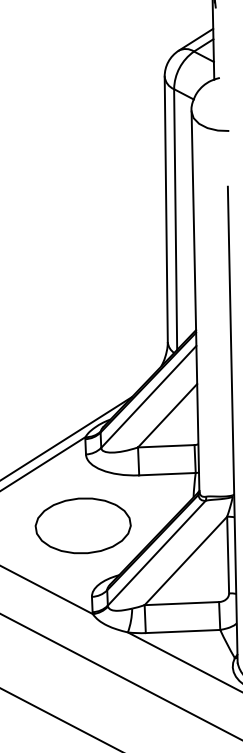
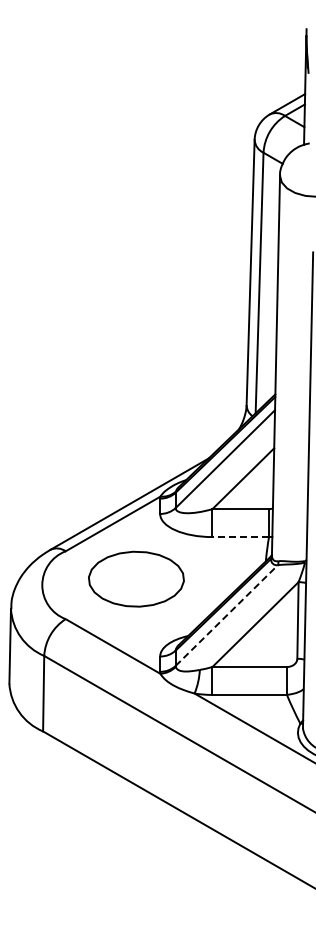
line: (167, 474) -> (240, 537), solid -> dashed
part: (83, 525) -> (136, 578), moved
line: (156, 553) -> (226, 615), solid -> dashed

